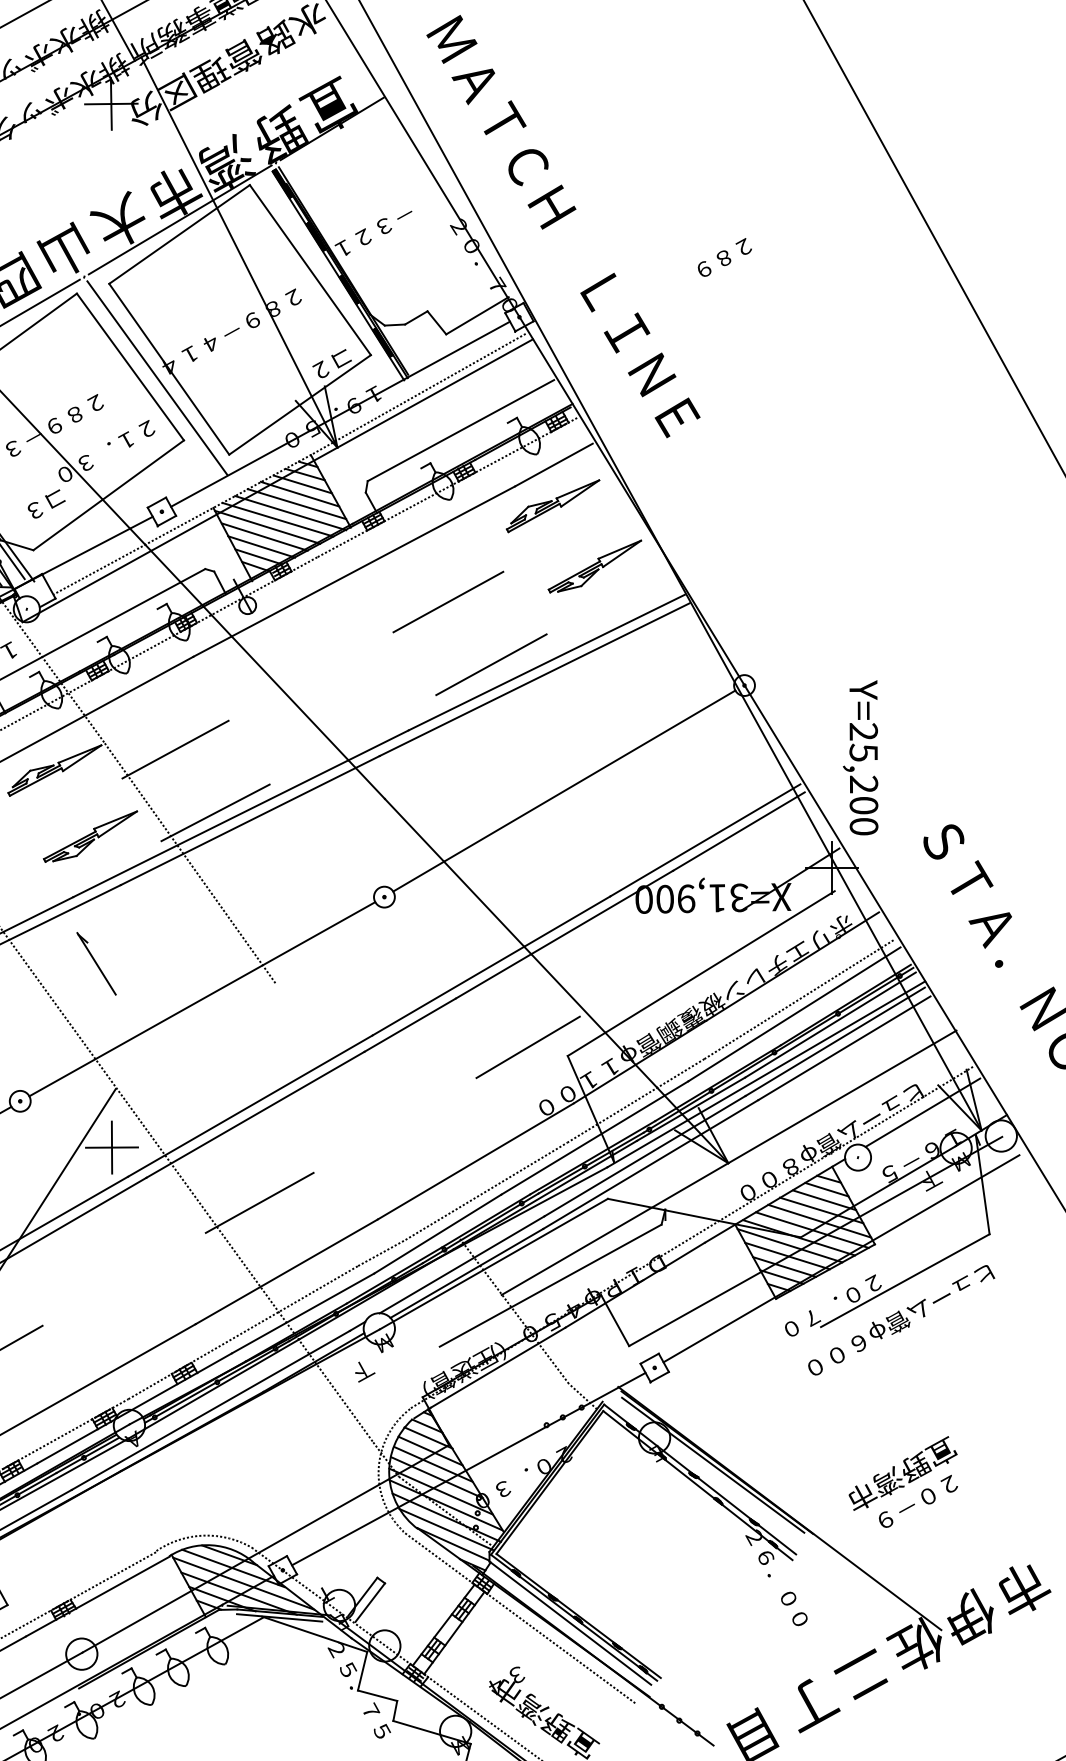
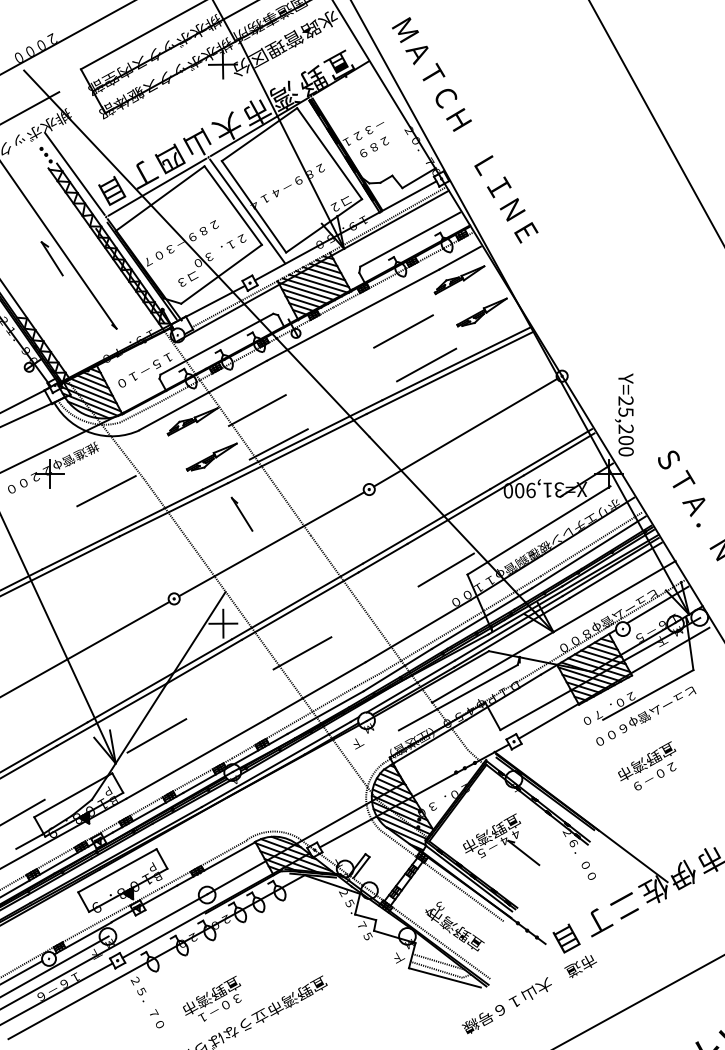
text: (724, 256) -> (374, 146), moved
part: (95, 962) -> (241, 513), moved
line: (366, 1109) -> (359, 603), added
text: (903, 1481) -> (647, 765), moved
part: (631, 1550) -> (501, 839), added

